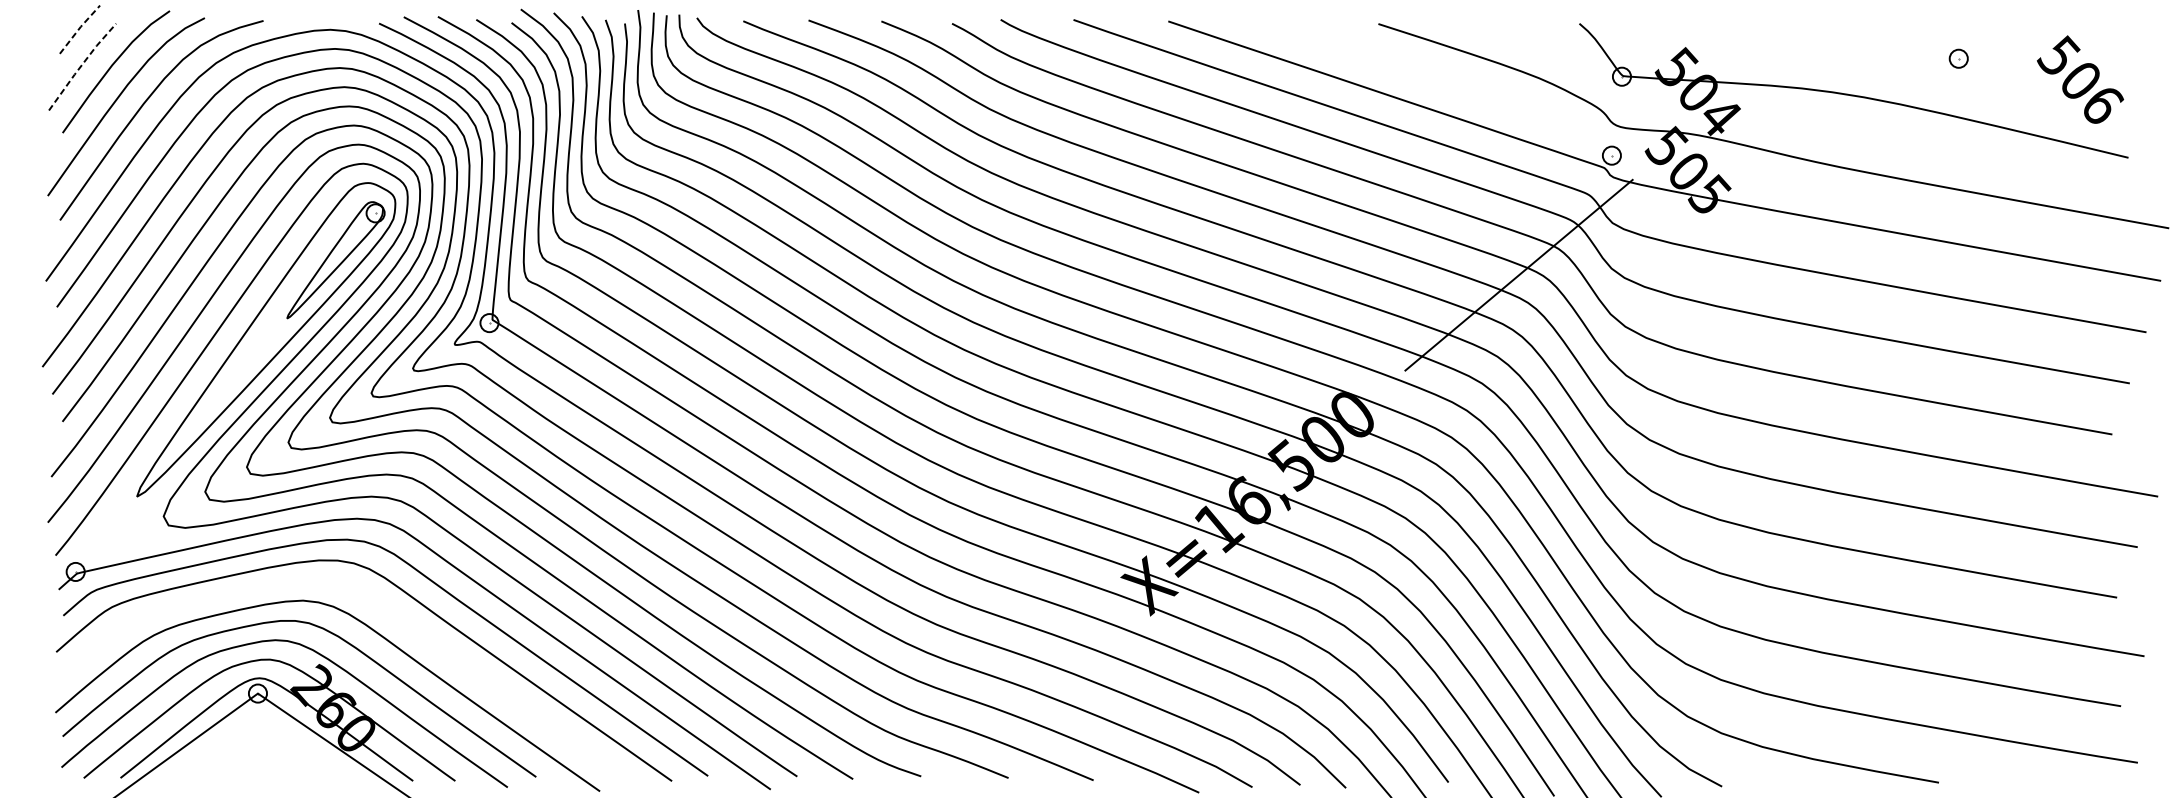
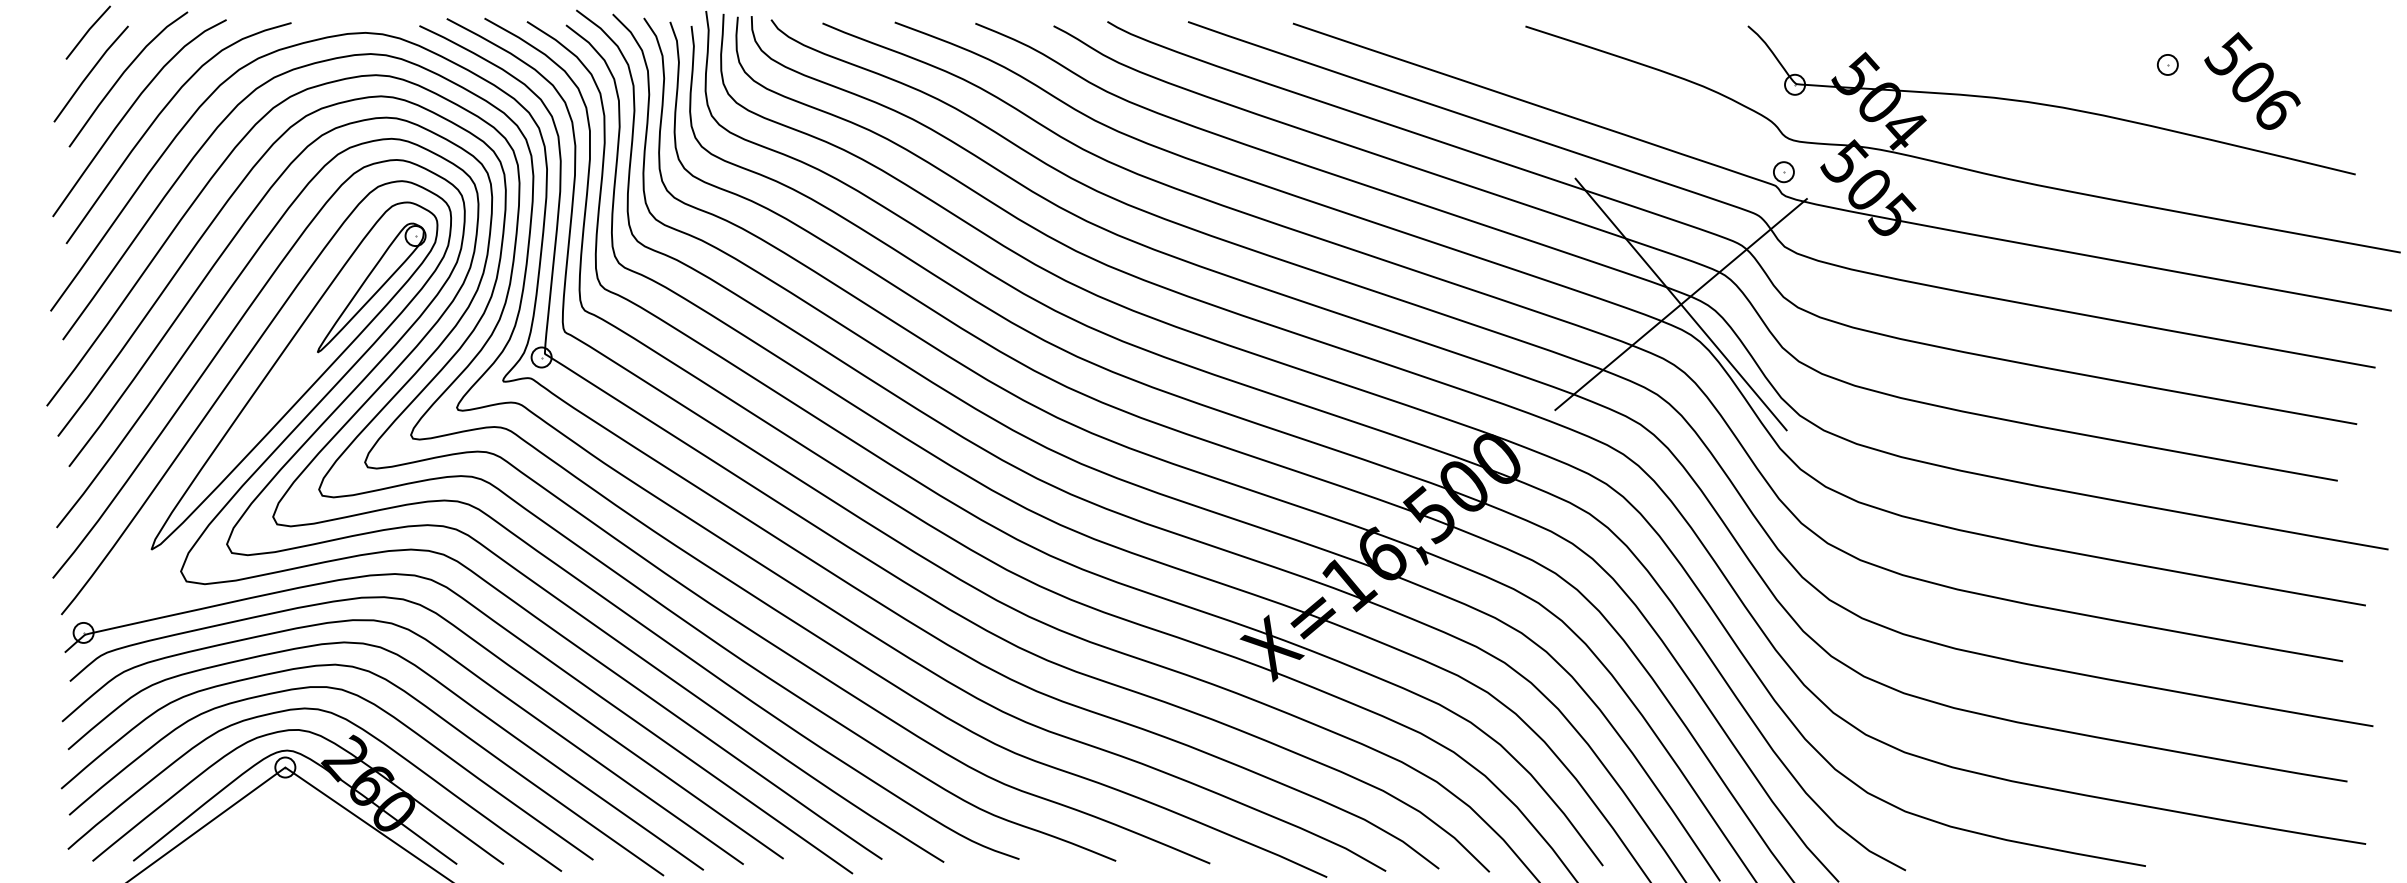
line: (79, 28) -> (87, 31), dashed -> solid
line: (81, 65) -> (89, 72), dashed -> solid
text: (2080, 79) -> (2252, 80), moved
line: (1518, 275) -> (1680, 304), added
curve: (396, 617) -> (438, 683), added

